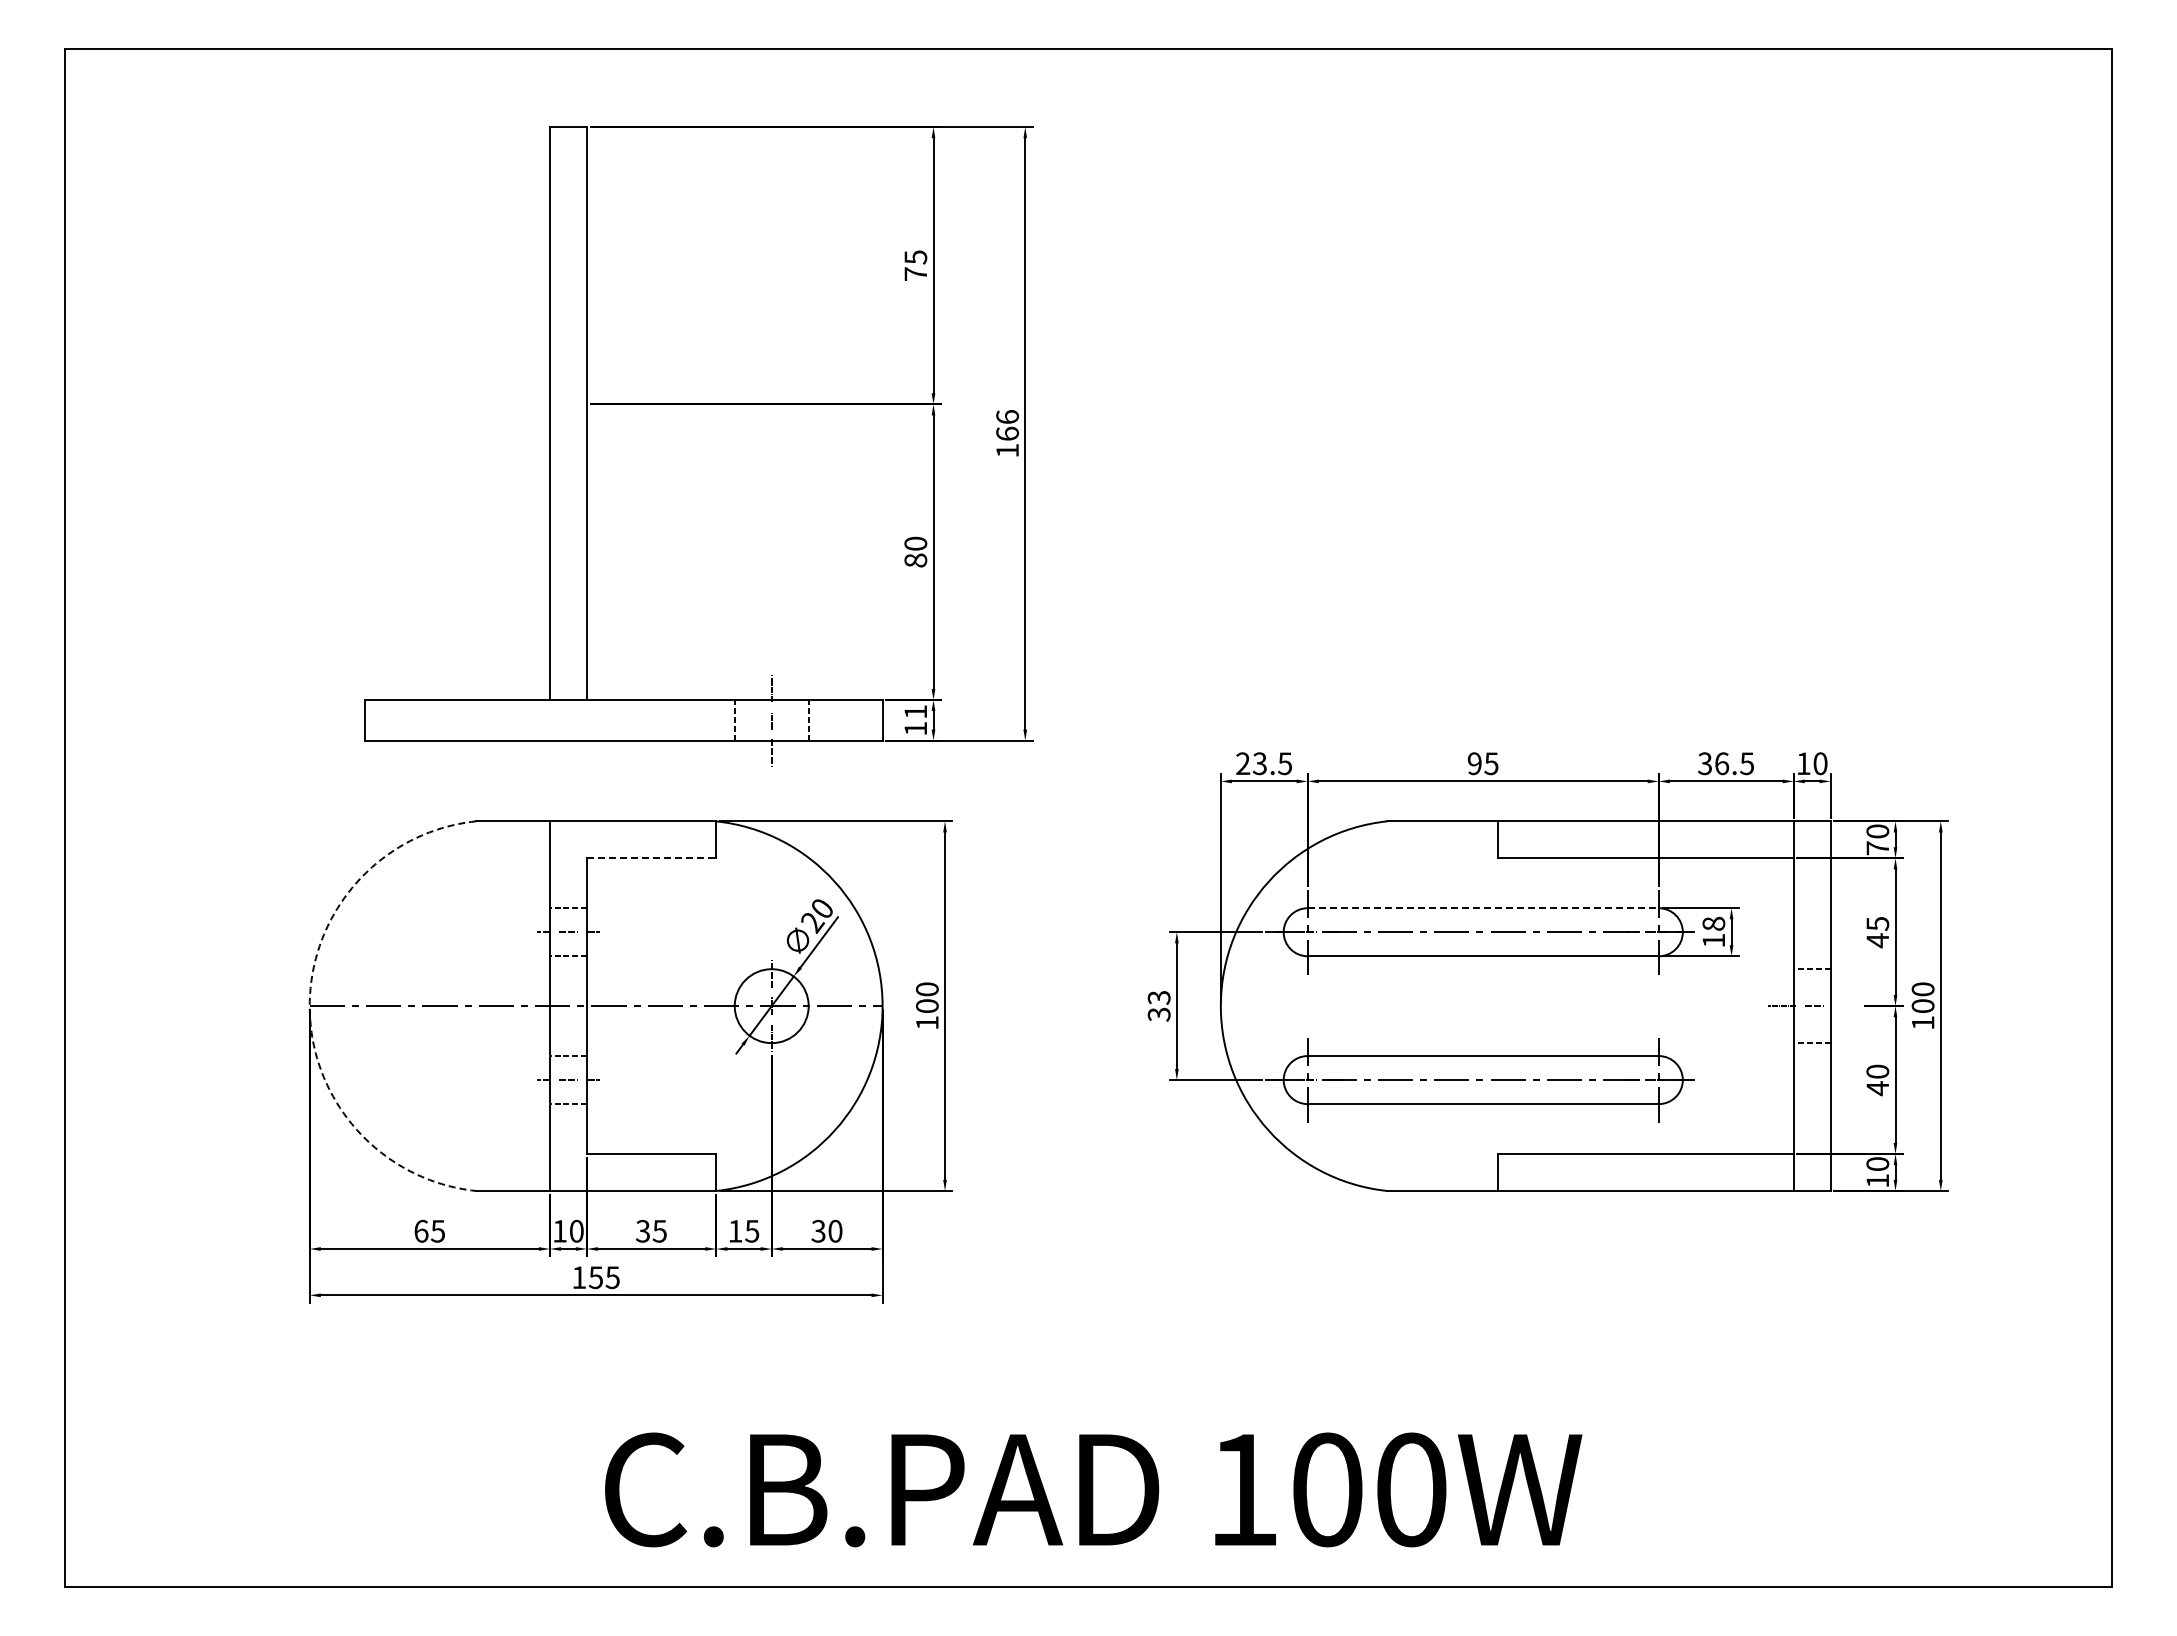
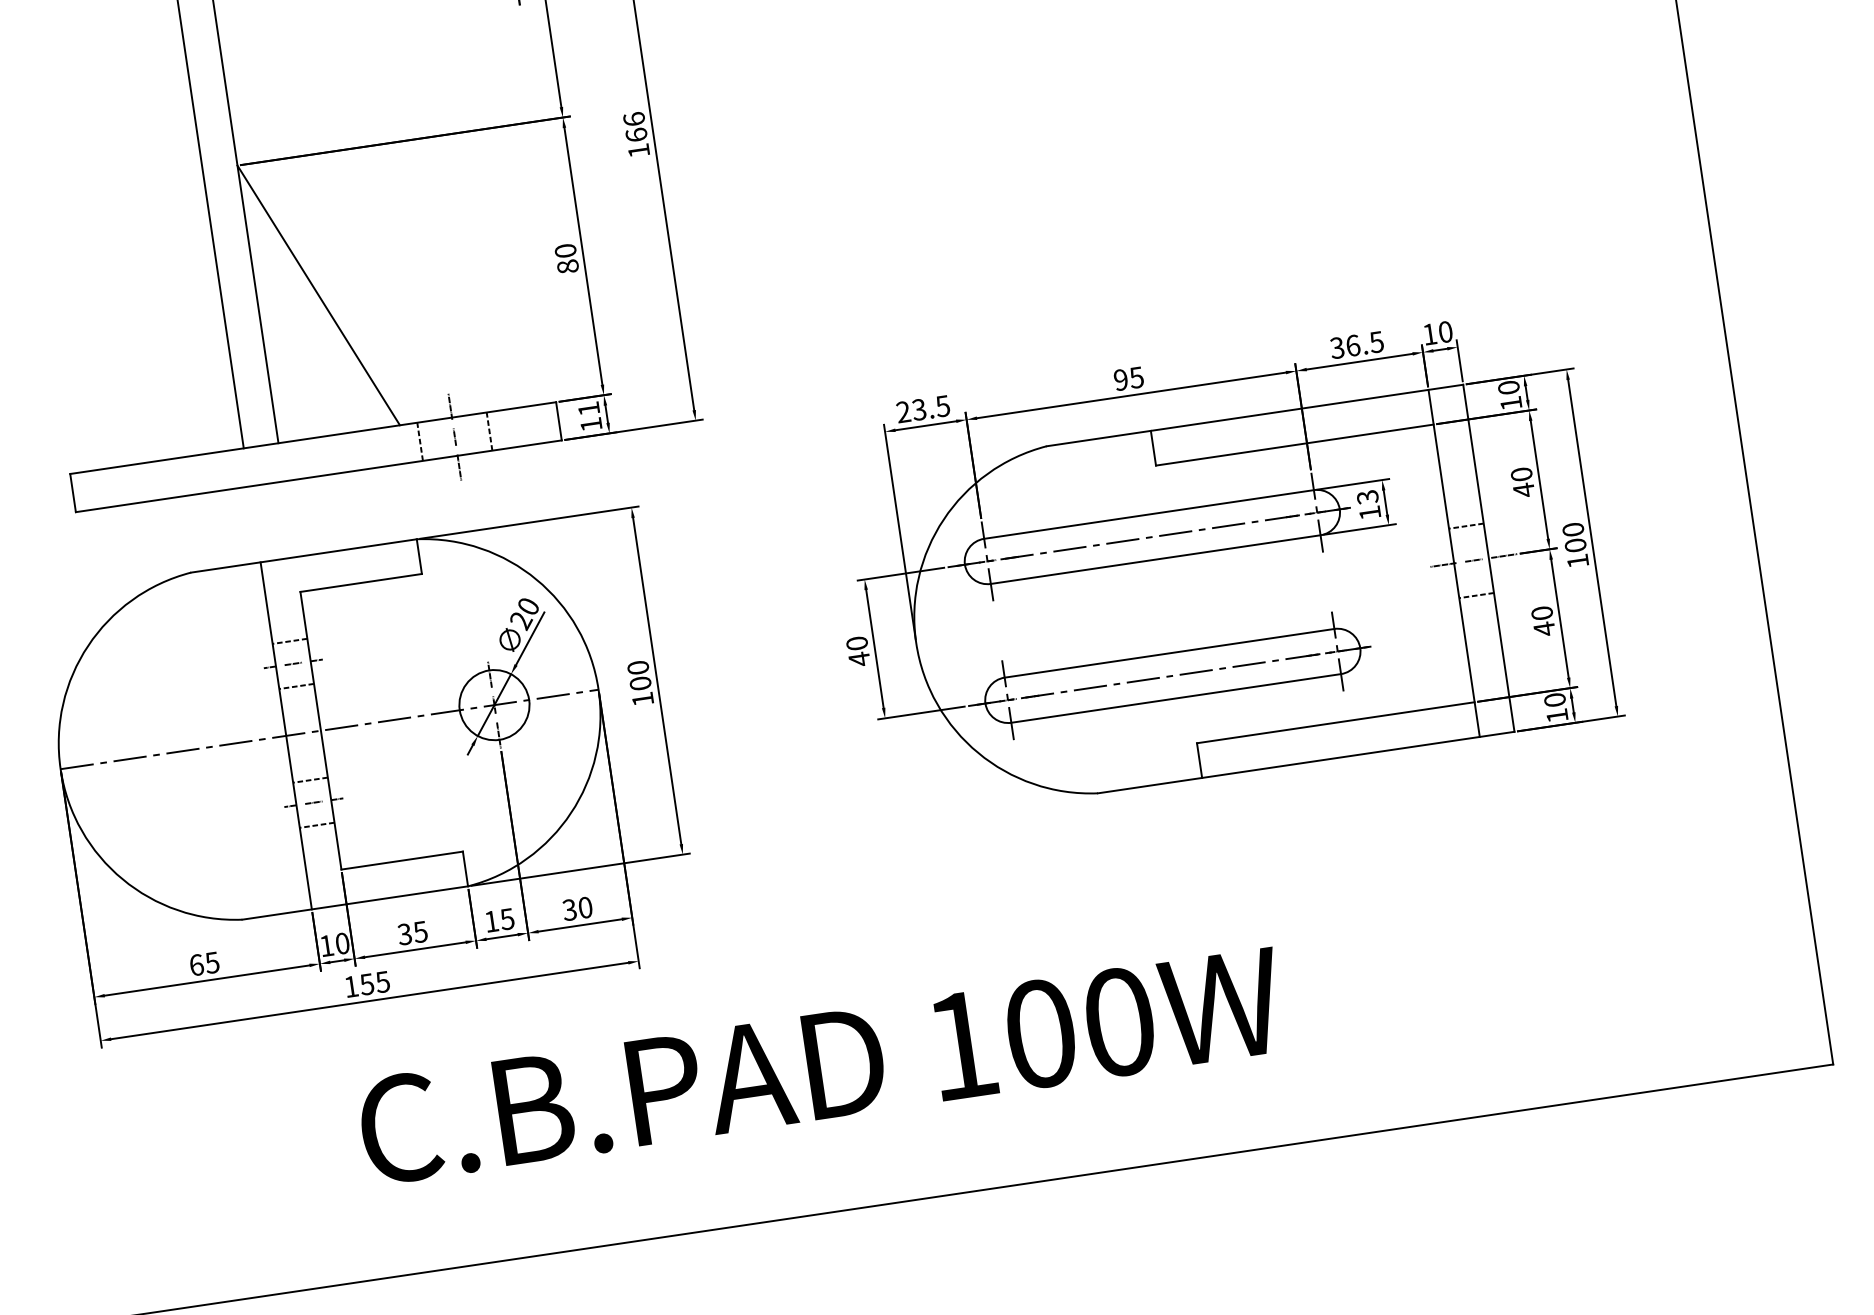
line: (651, 551) -> (318, 294), added
text: (1877, 848) -> (1510, 403), 70 -> 10
line: (651, 858) -> (361, 583), dashed -> solid
line: (1483, 908) -> (1149, 514), dashed -> solid
text: (1713, 923) -> (1367, 496), 18 -> 13
text: (1877, 924) -> (1521, 475), 45 -> 40
arc: (309, 1006) -> (60, 769), dashed -> solid
text: (1158, 1006) -> (857, 651), 33 -> 40
line: (1846, 1006) -> (1503, 556), added
text: (1093, 1489) -> (821, 1065), moved

